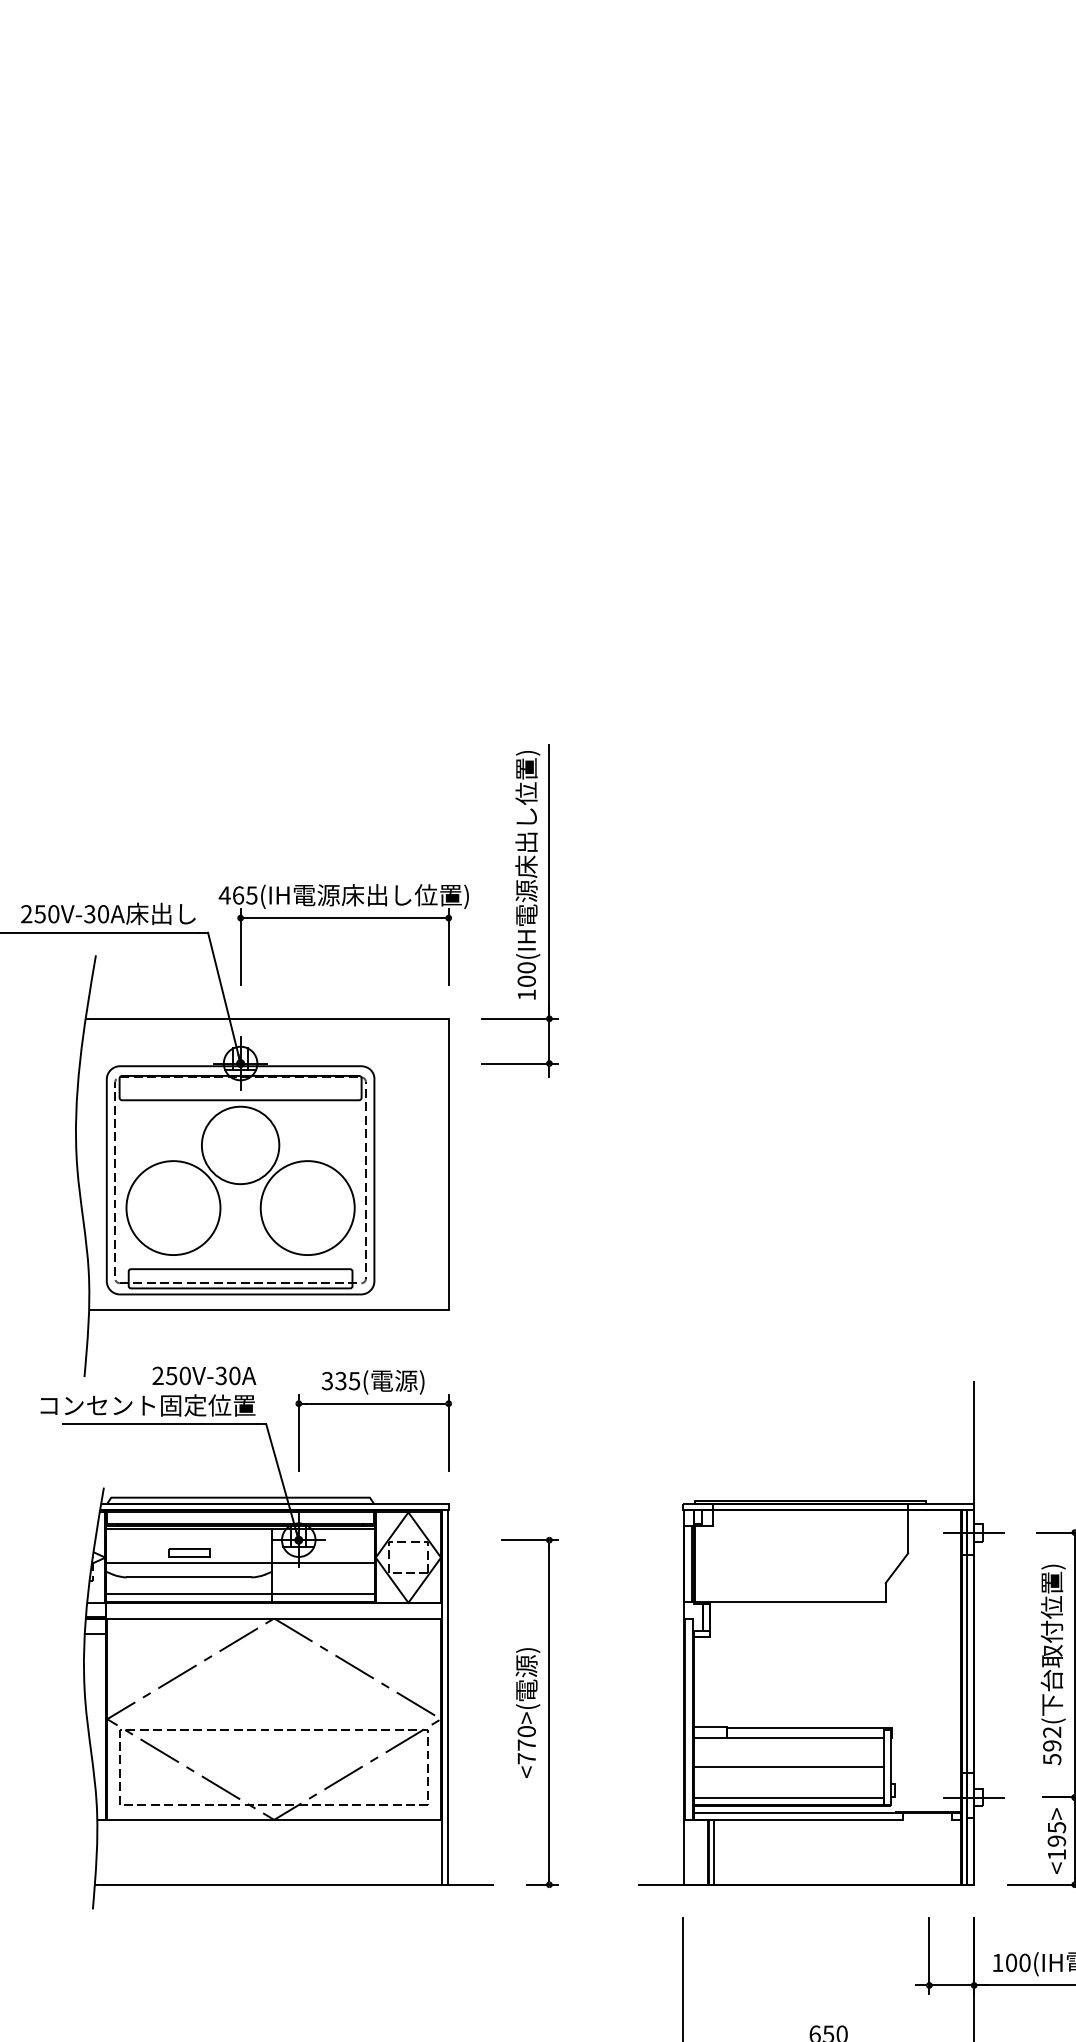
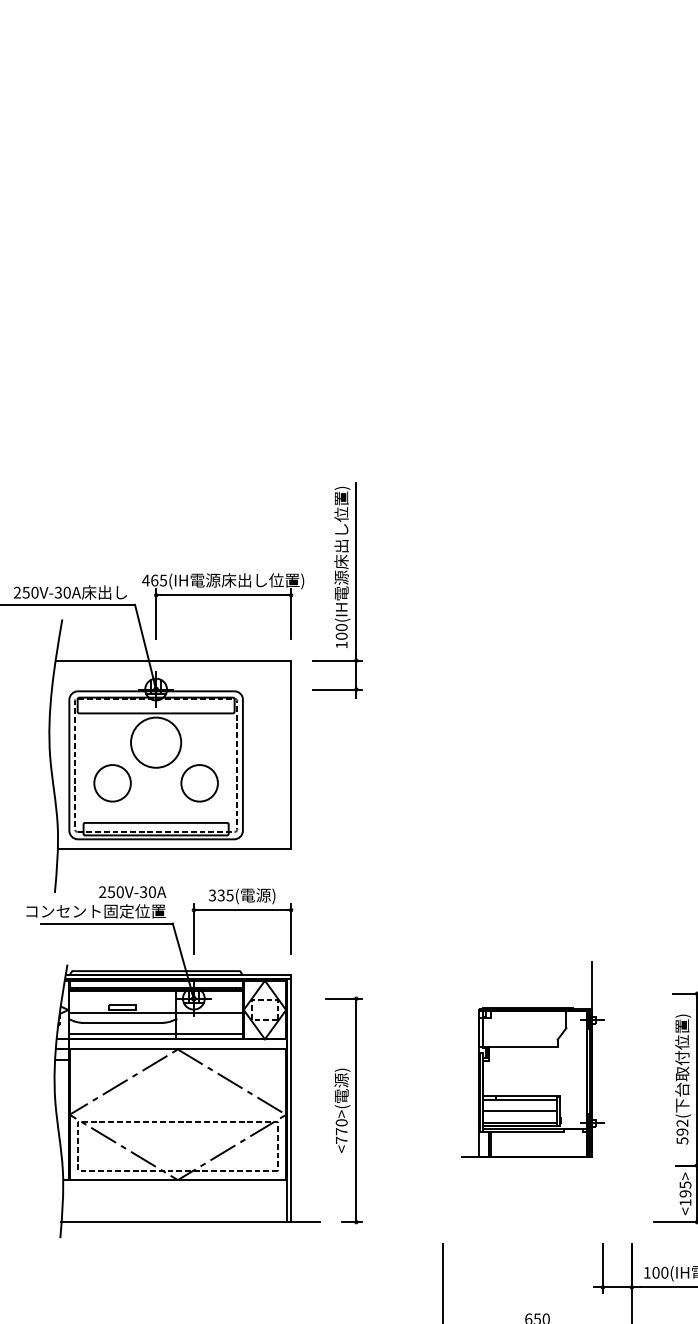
circle: (173, 1206) -> (112, 782), size x0.6
circle: (307, 1206) -> (199, 782), size x0.6
part: (820, 1633) -> (532, 1059), size x0.6

